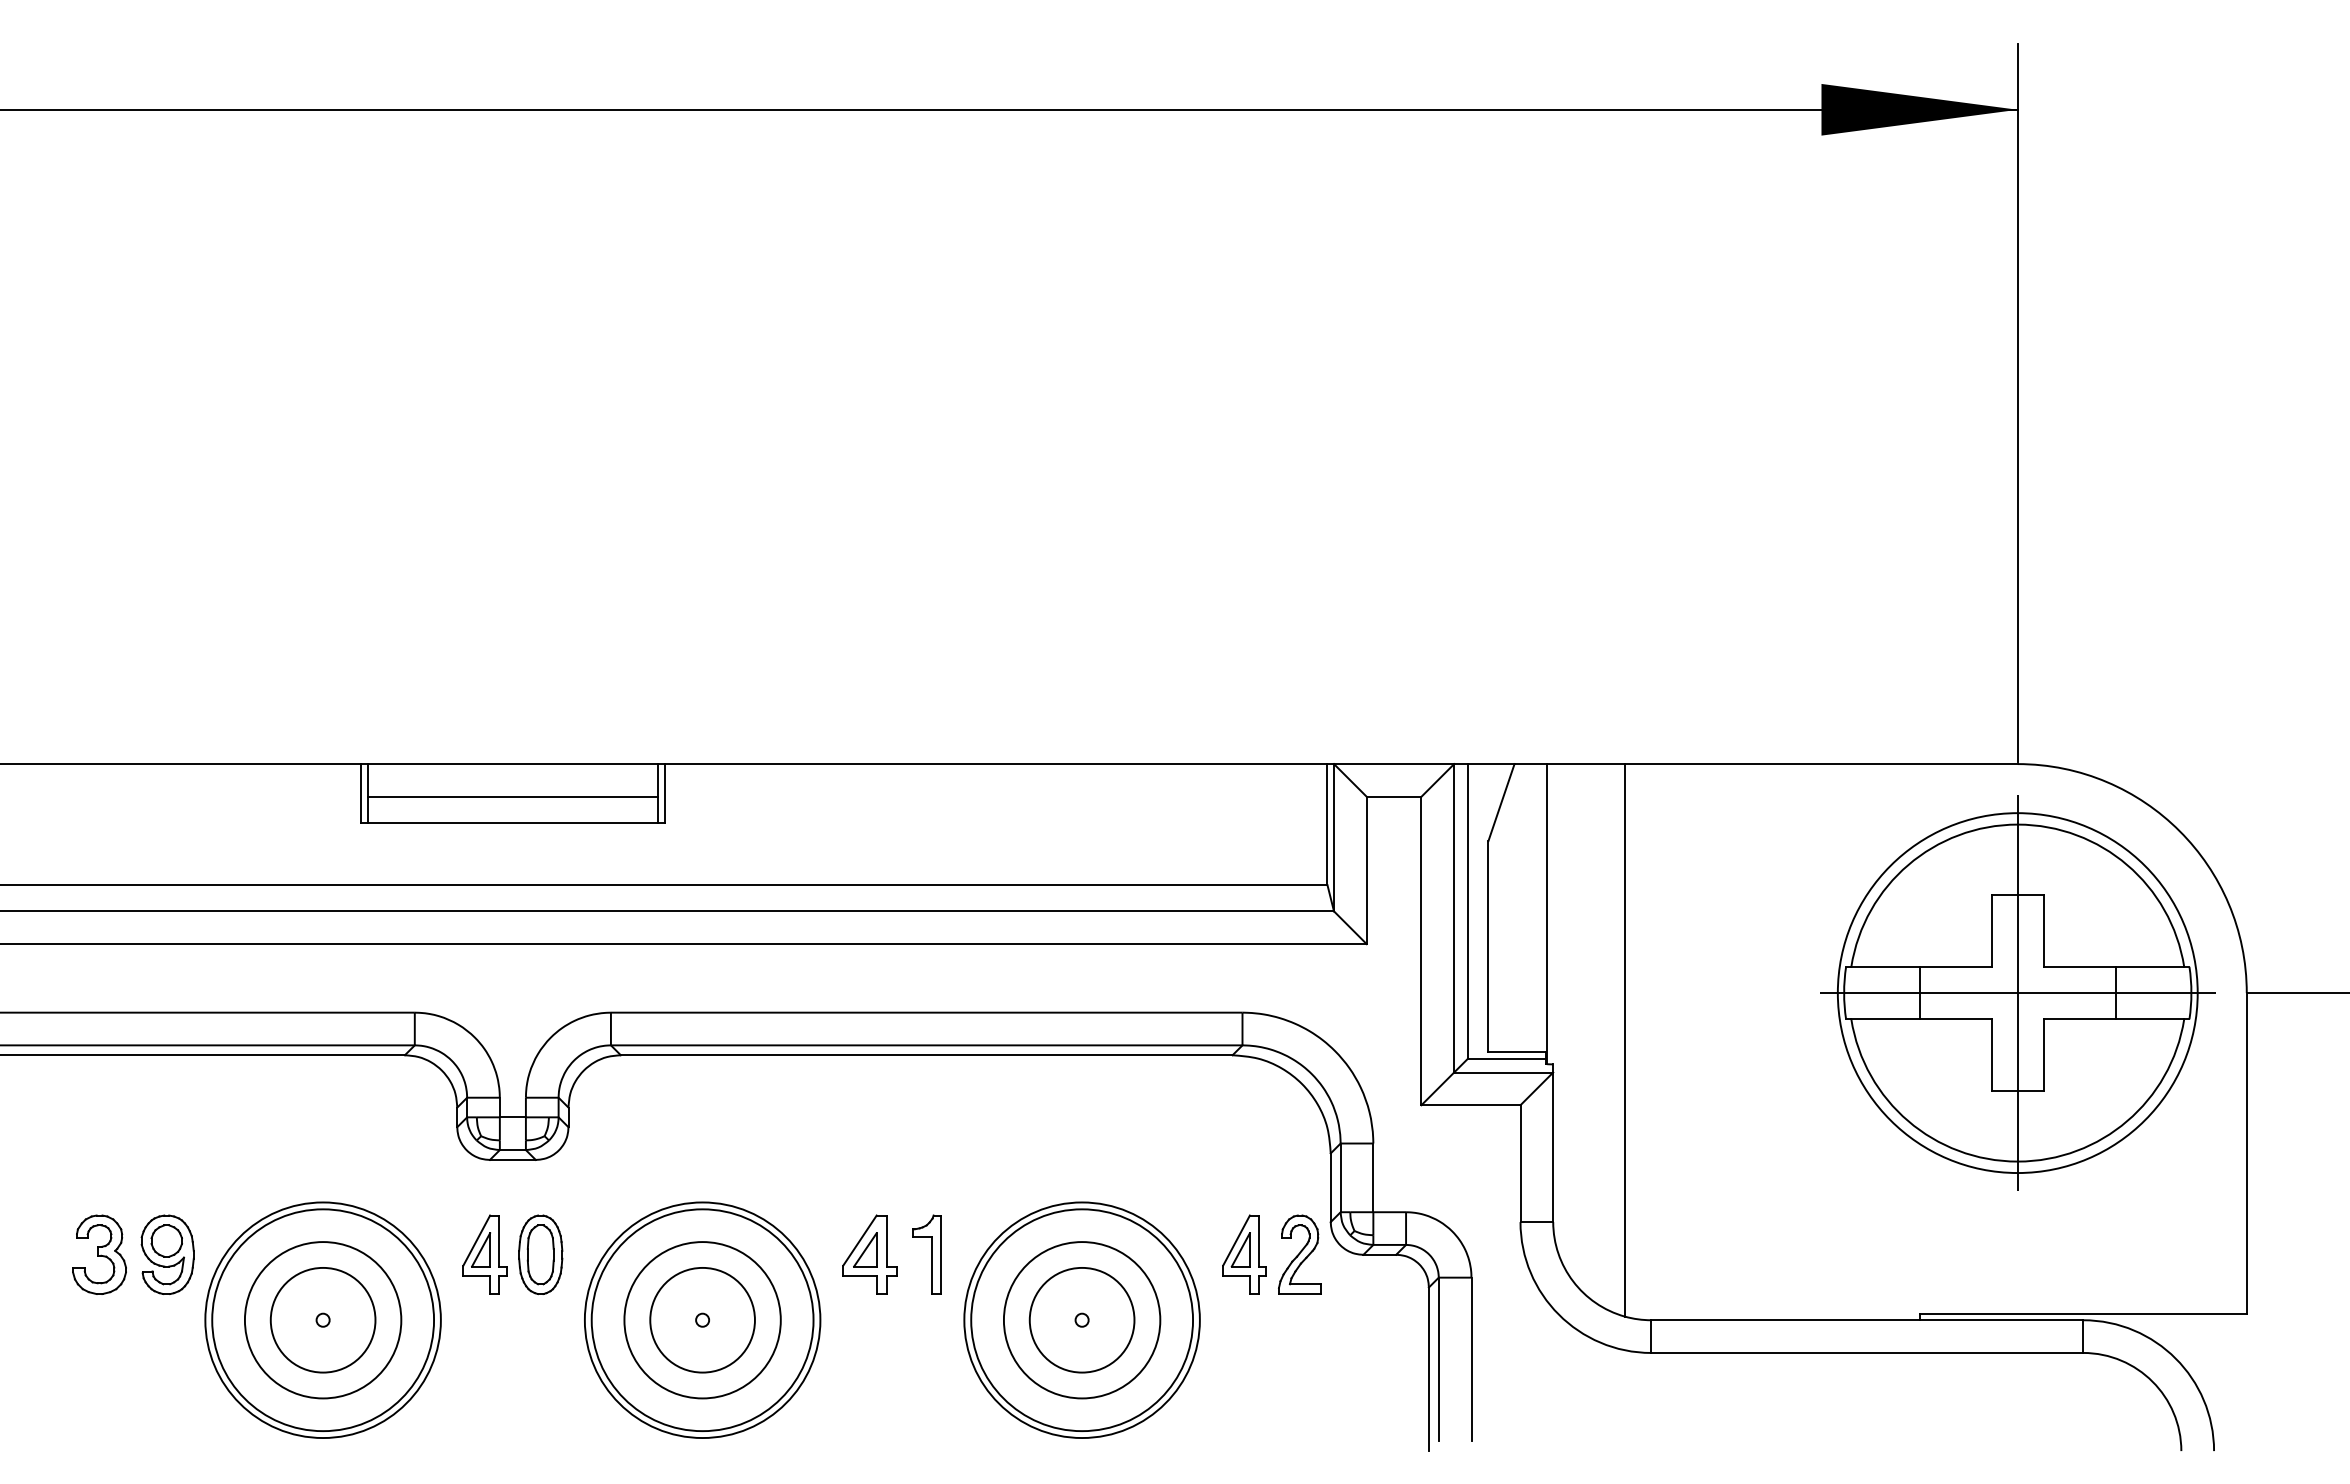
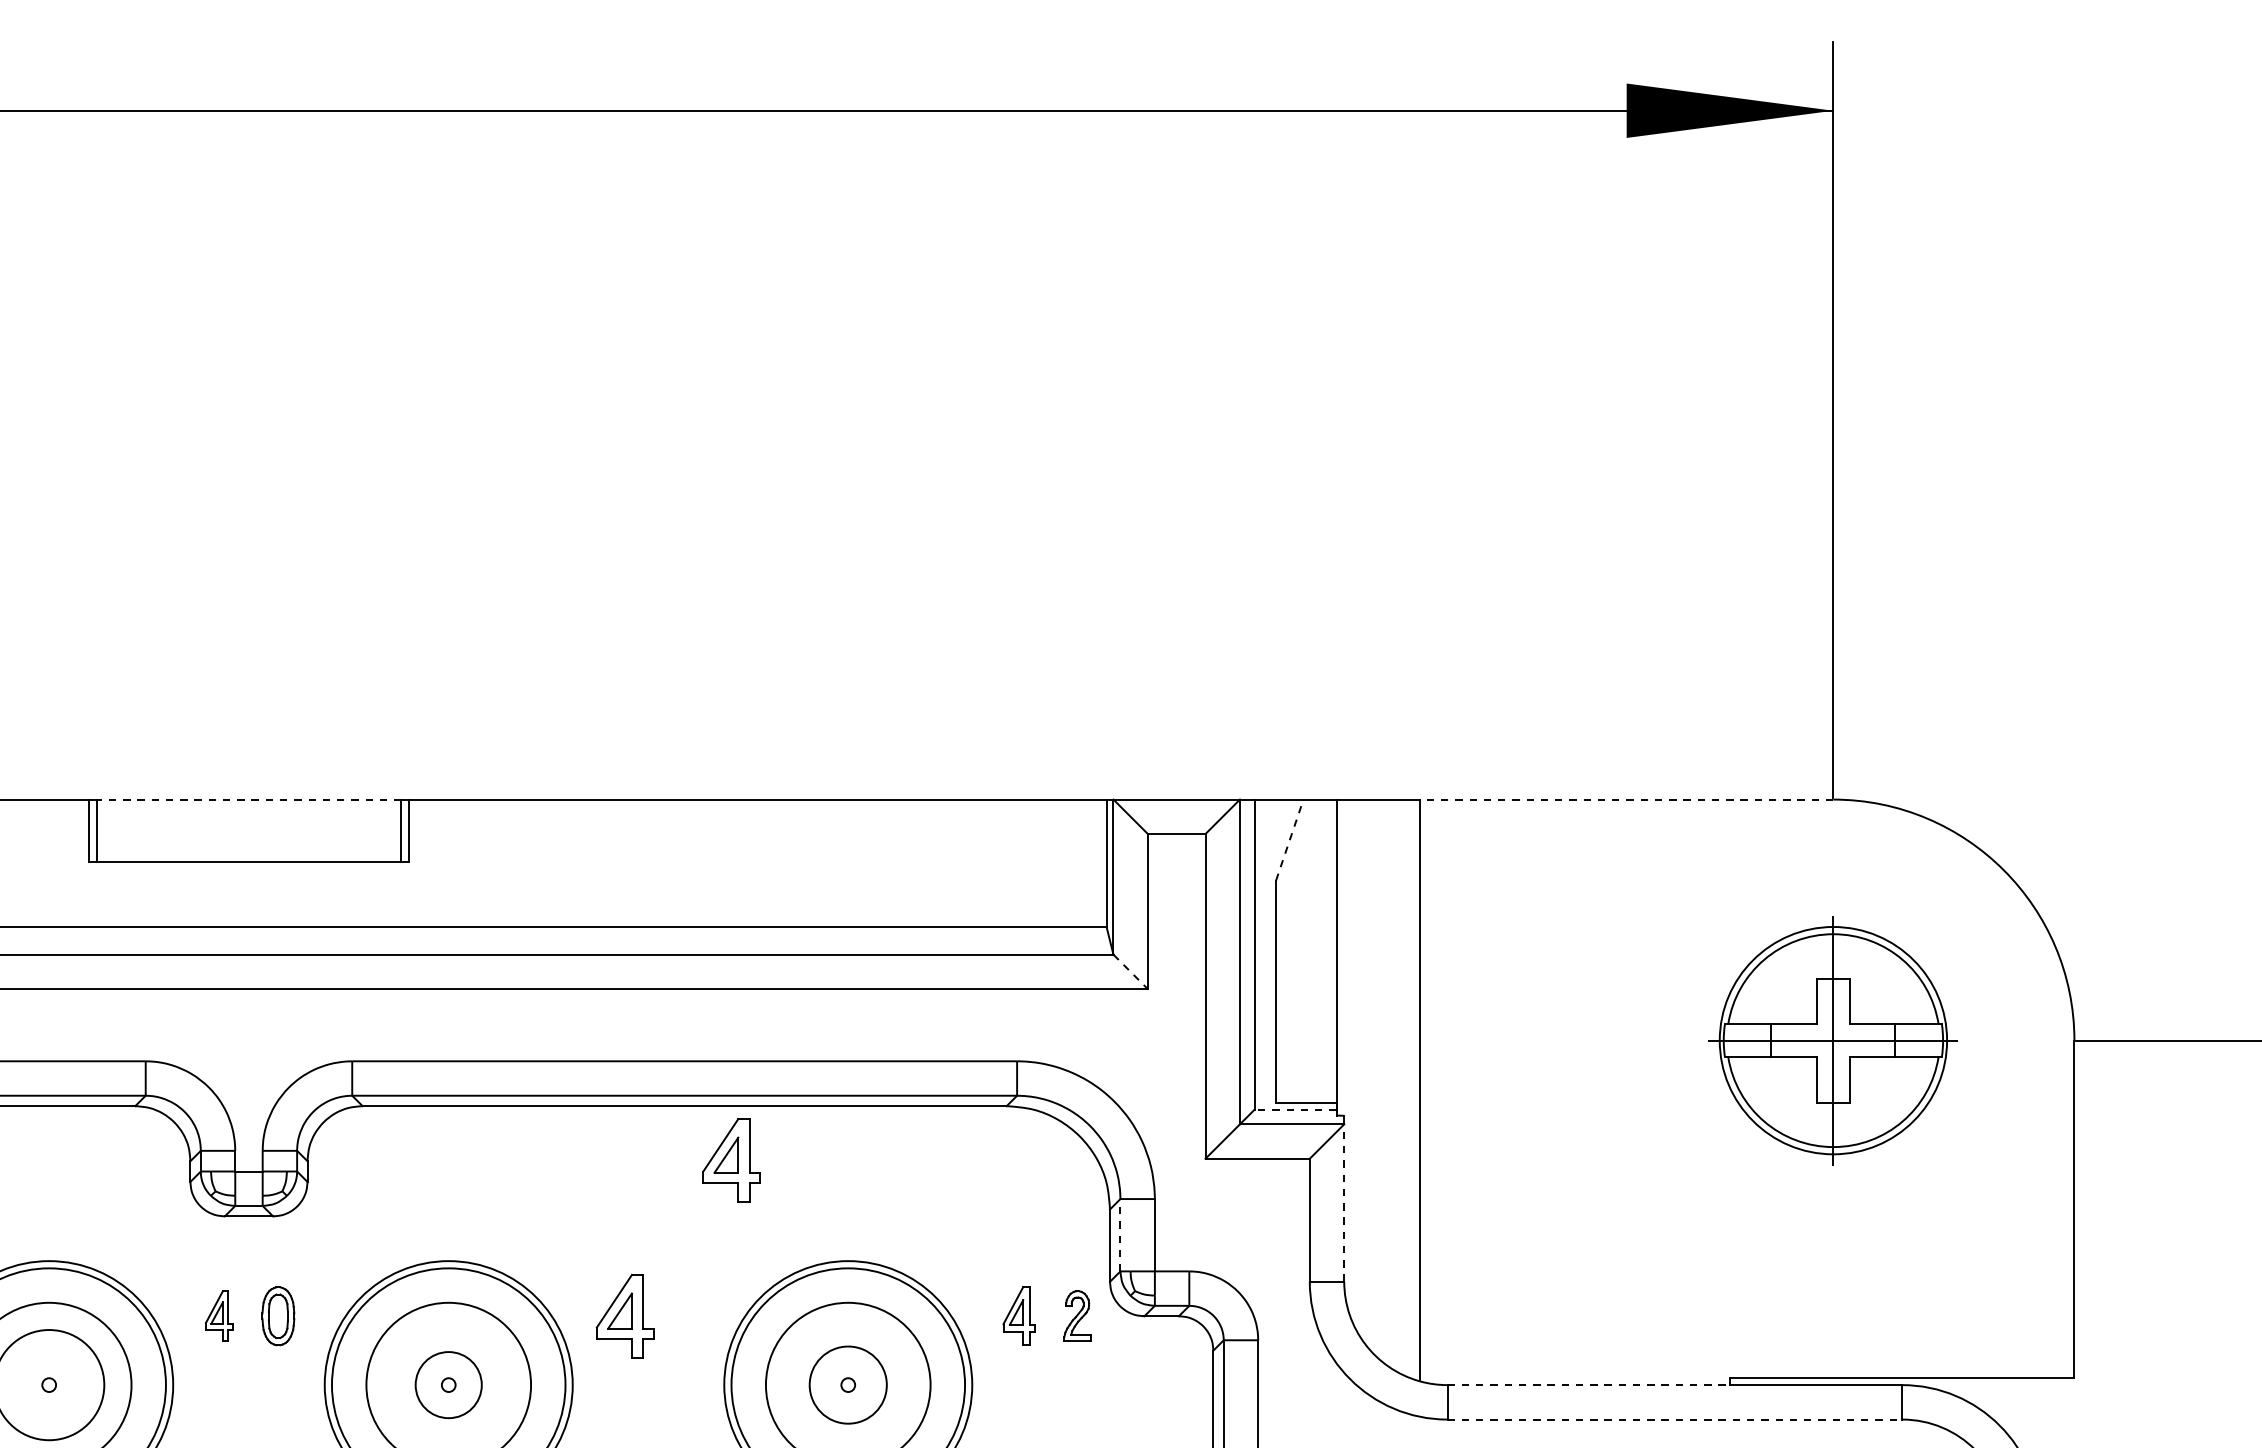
line: (512, 764) -> (248, 800), solid -> dashed
line: (1820, 764) -> (1625, 800), solid -> dashed
line: (512, 796) -> (248, 833), removed
line: (1501, 802) -> (1289, 840), solid -> dashed
line: (1350, 928) -> (1130, 972), solid -> dashed
part: (2017, 992) -> (1833, 1040), size x0.6
line: (1507, 1058) -> (1296, 1109), solid -> dashed
part: (970, 1106) -> (730, 1160), added
line: (1553, 1147) -> (1344, 1203), solid -> dashed
line: (1340, 1177) -> (1120, 1234), solid -> dashed
part: (484, 1254) -> (219, 1315), size x0.6
part: (540, 1254) -> (278, 1315), size x0.7
part: (926, 1254) -> (684, 1315), removed
part: (1244, 1254) -> (1019, 1315), size x0.7
part: (1299, 1254) -> (1077, 1315), size x0.6
circle: (702, 1319) -> (448, 1384), size x0.6
circle: (1081, 1319) -> (847, 1384), size x0.7
line: (1786, 1320) -> (1589, 1385), solid -> dashed
line: (1867, 1352) -> (1675, 1419), solid -> dashed

